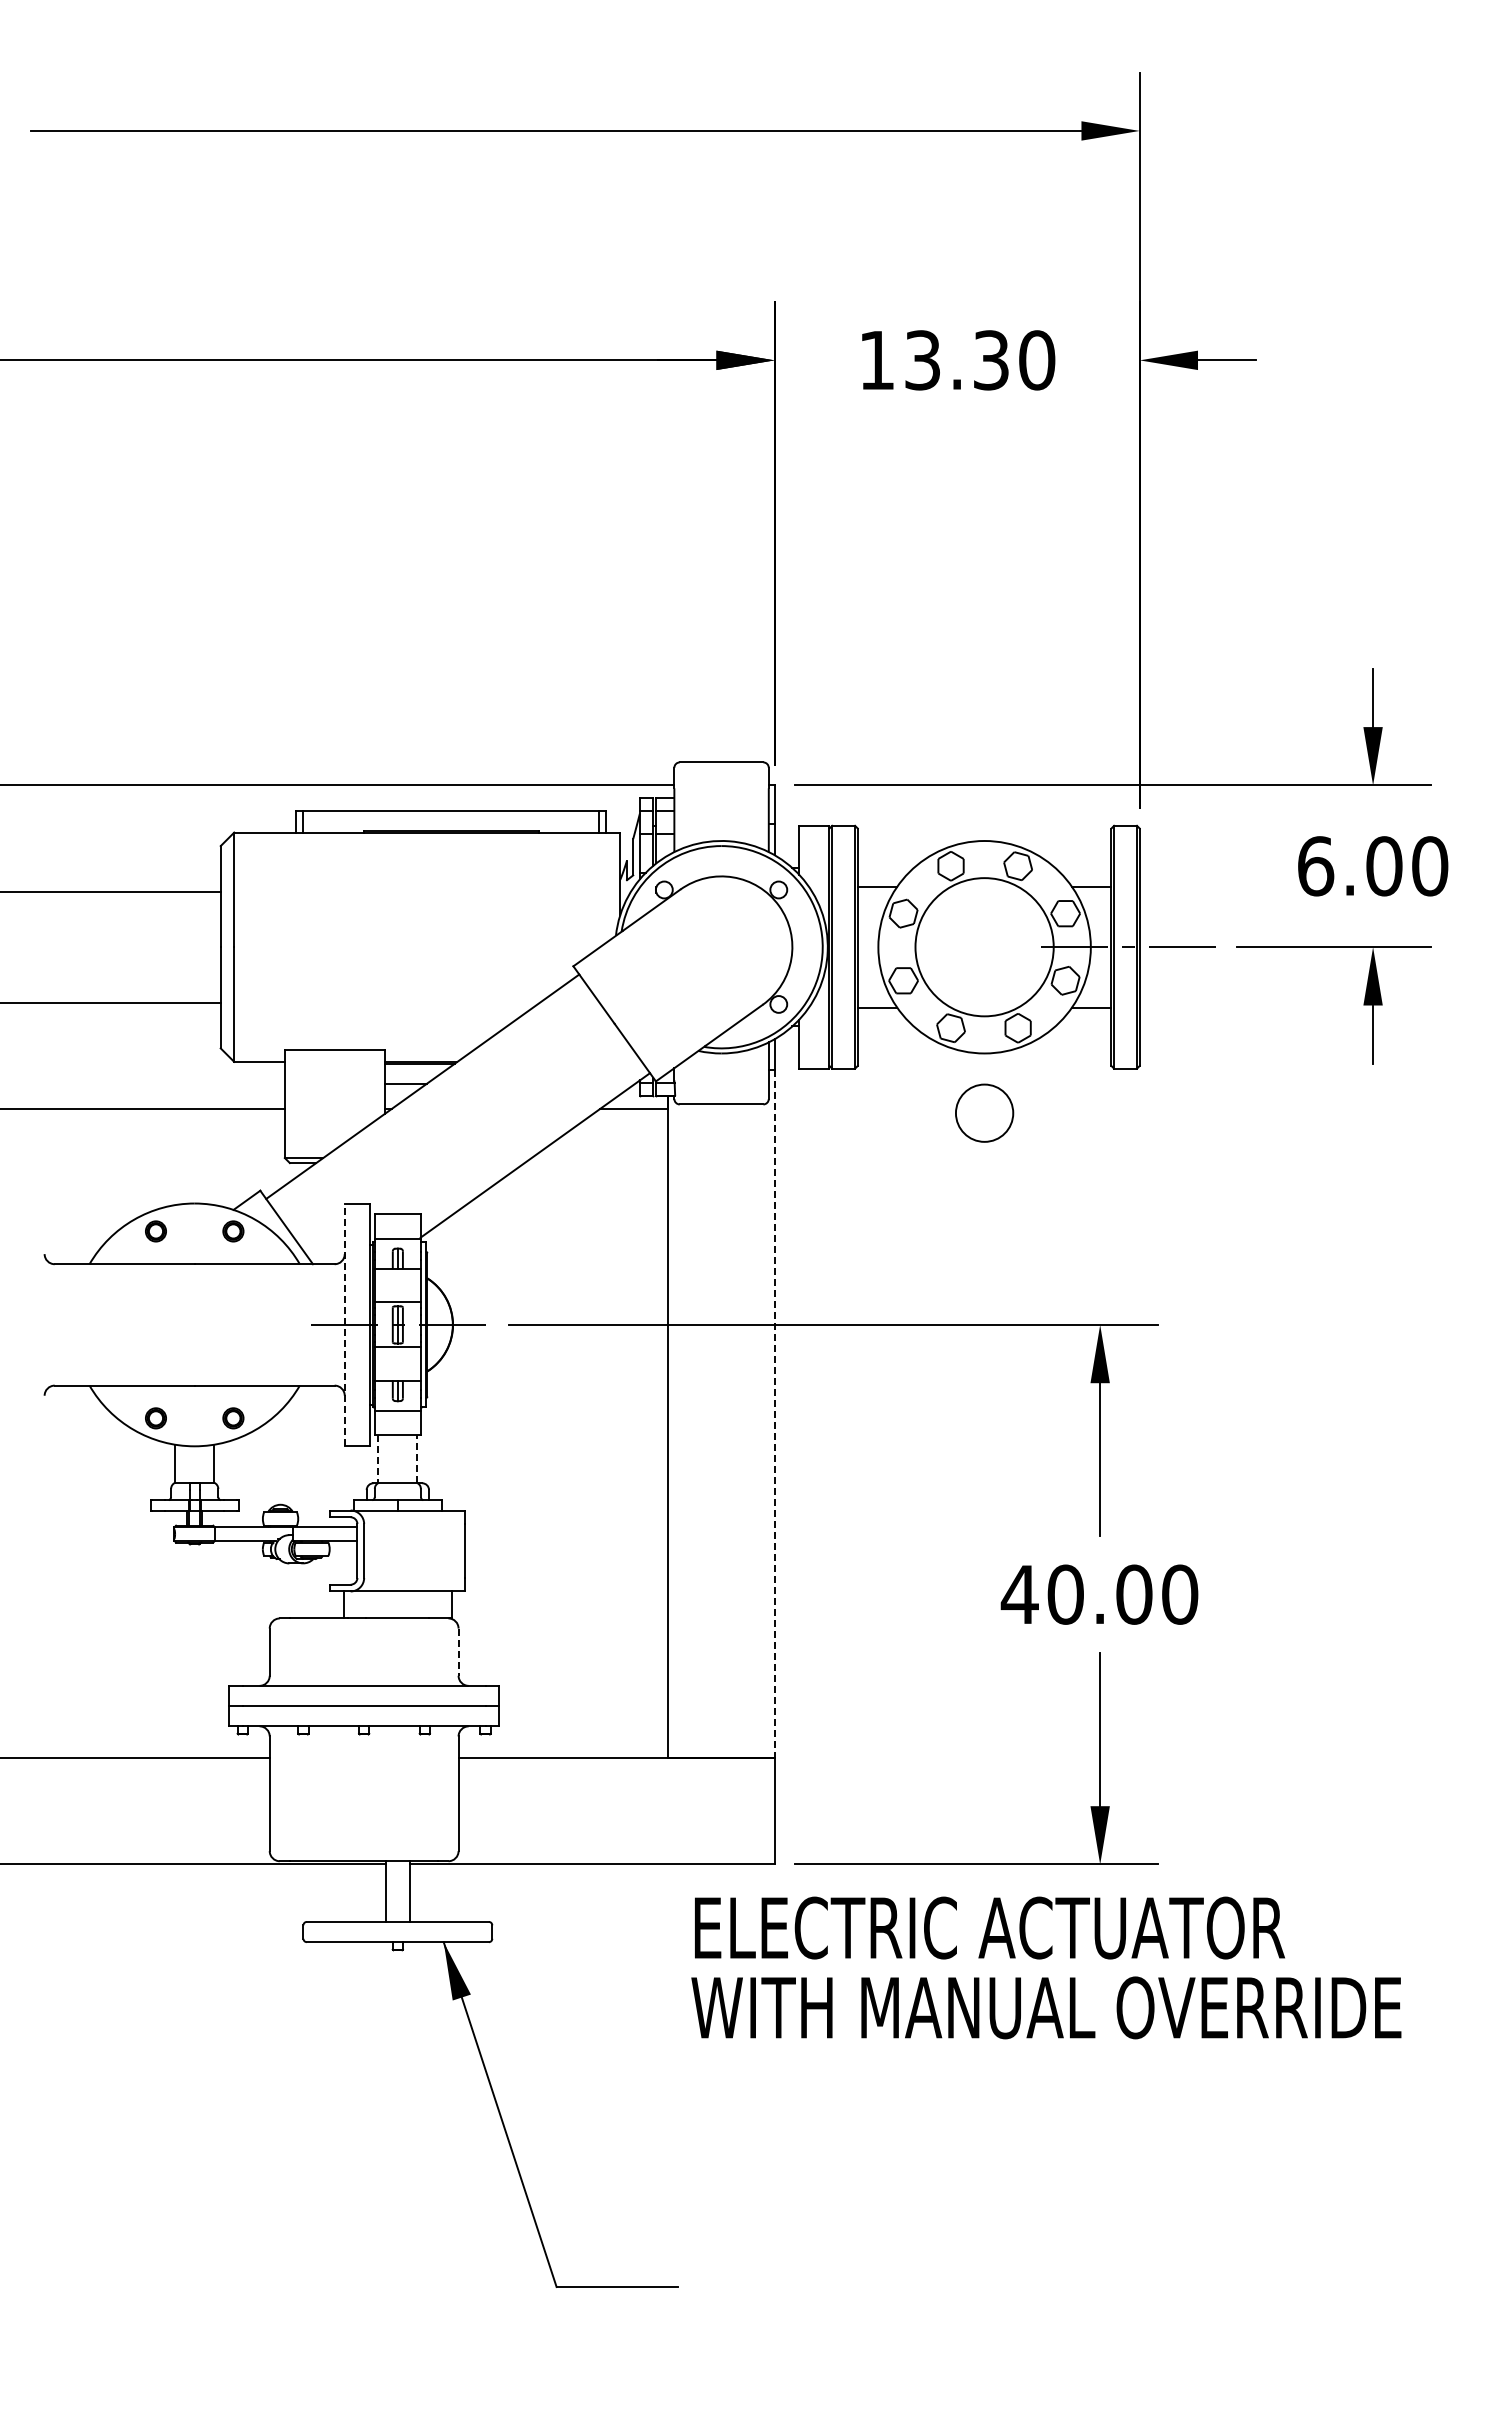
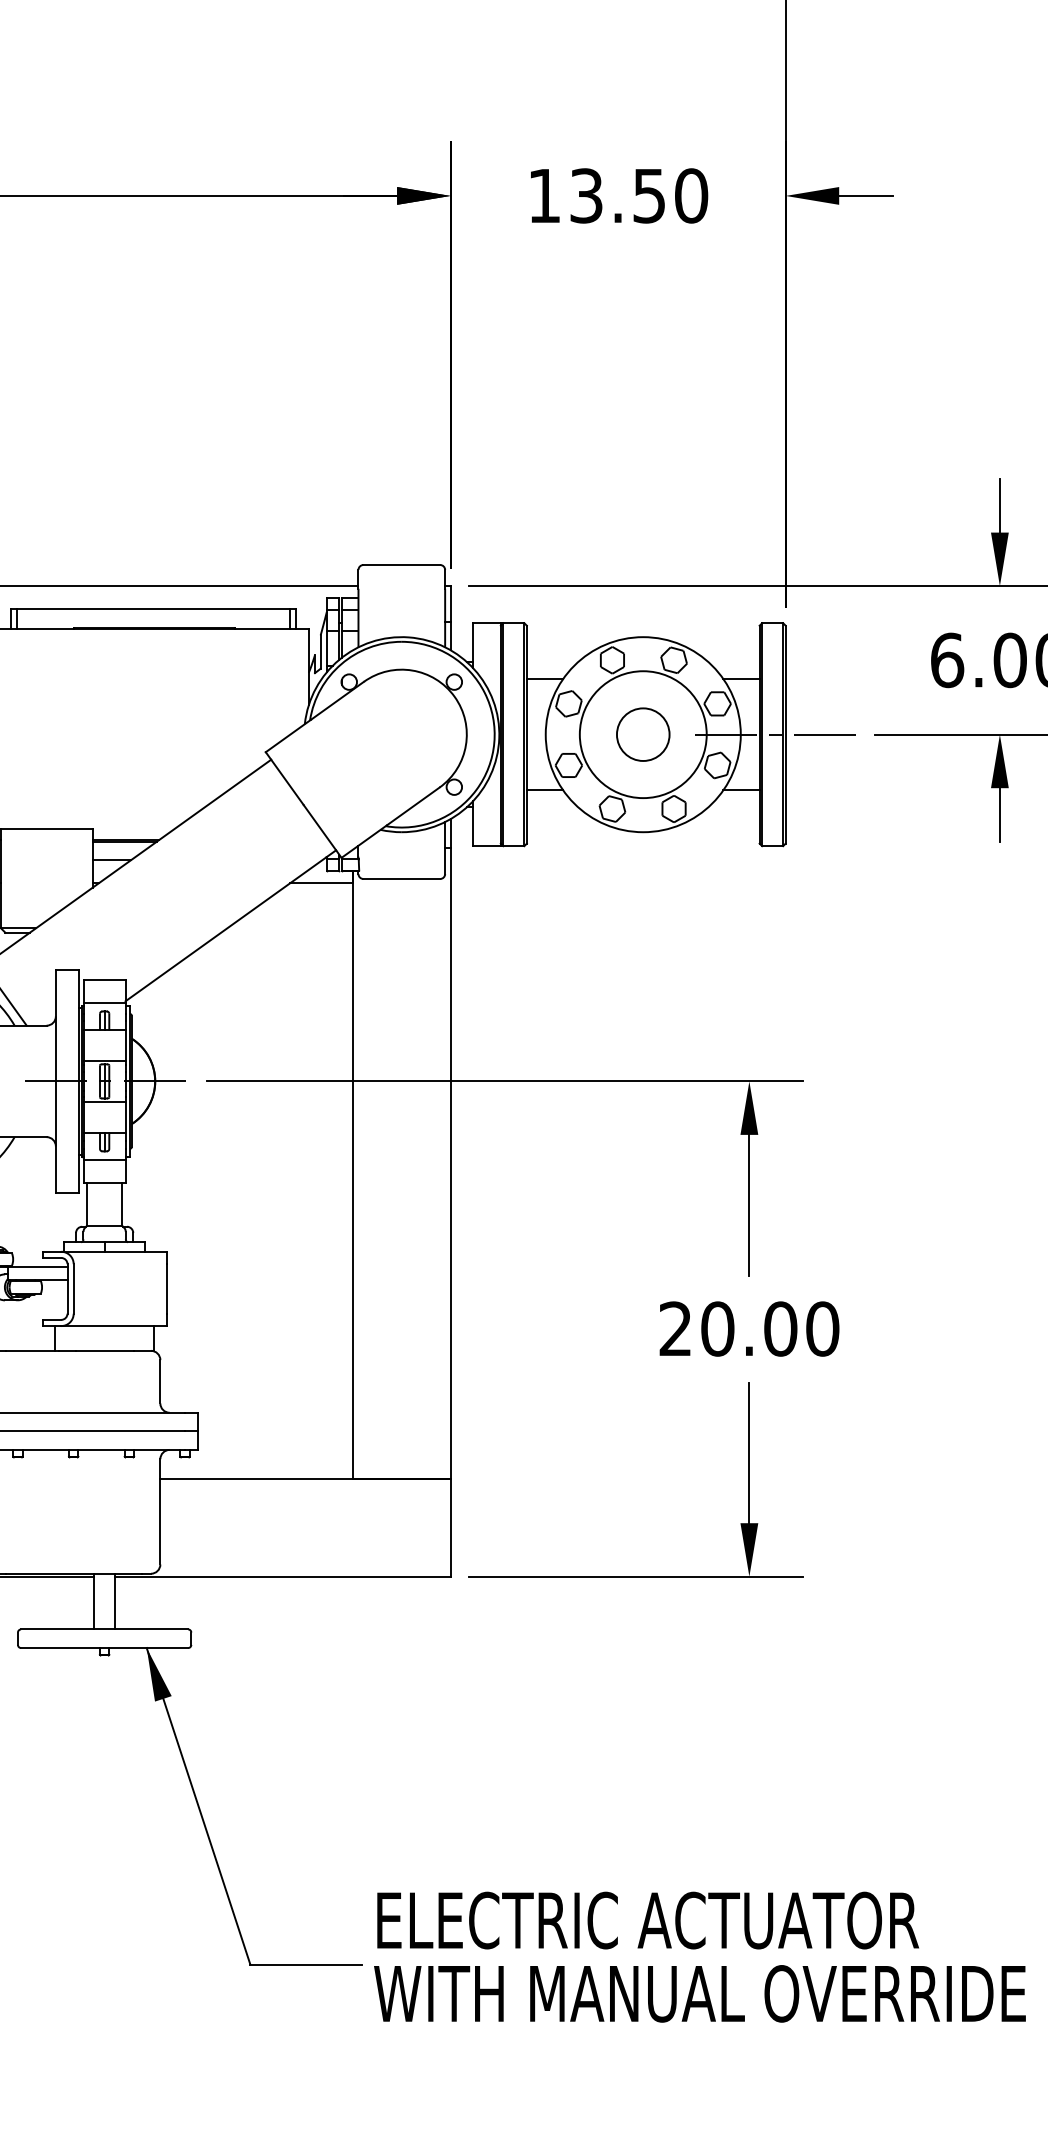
text: (991, 359) -> (649, 195), 13.30 -> 13.50
circle: (984, 1112) -> (643, 734), moved
line: (344, 1324) -> (55, 1081), dashed -> solid
line: (774, 1414) -> (450, 1163), dashed -> solid
line: (378, 1459) -> (86, 1204), dashed -> solid
line: (417, 1459) -> (122, 1204), dashed -> solid
text: (1019, 1593) -> (675, 1327), 40.00 -> 20.00
line: (458, 1652) -> (160, 1382), dashed -> solid
text: (1046, 1967) -> (700, 1956), moved

